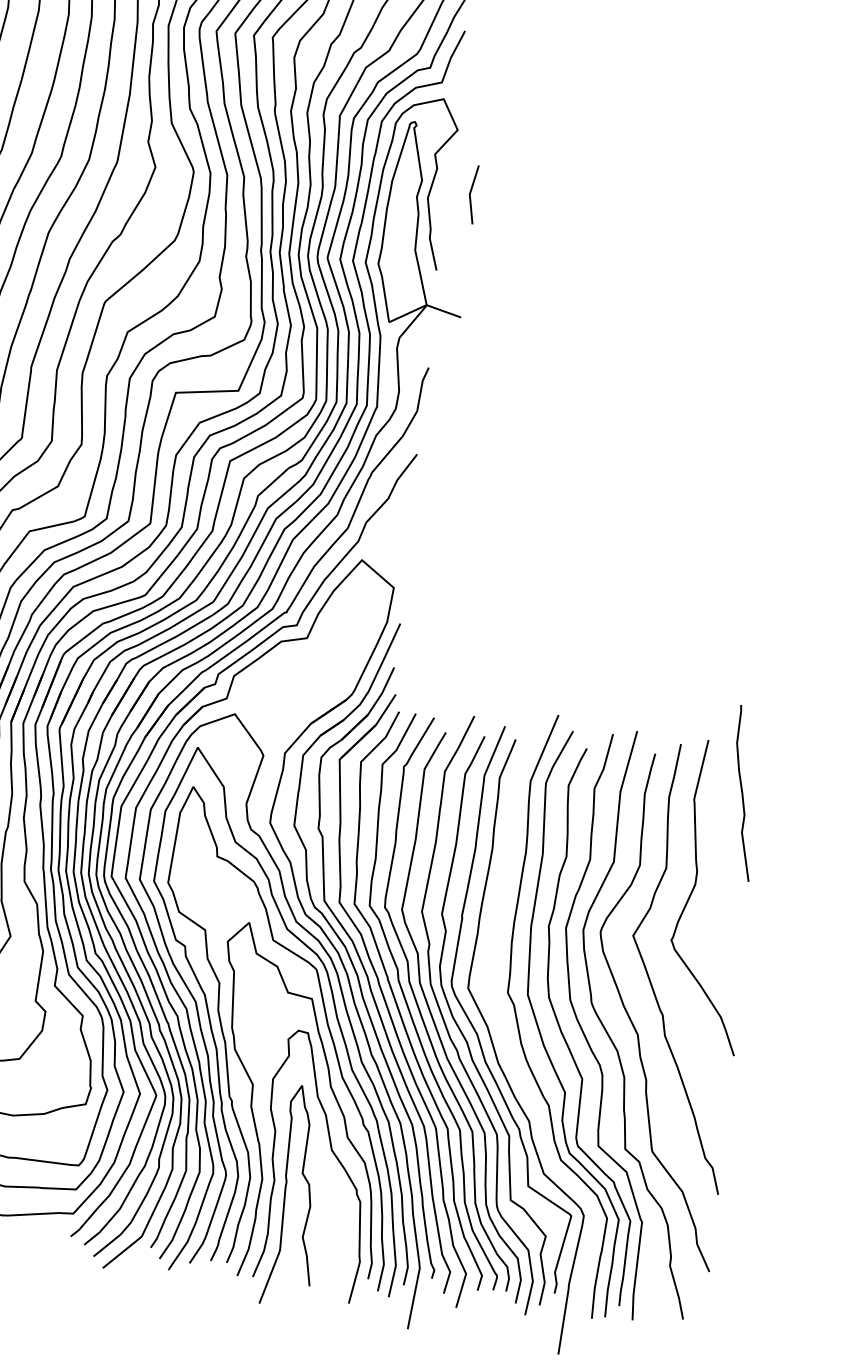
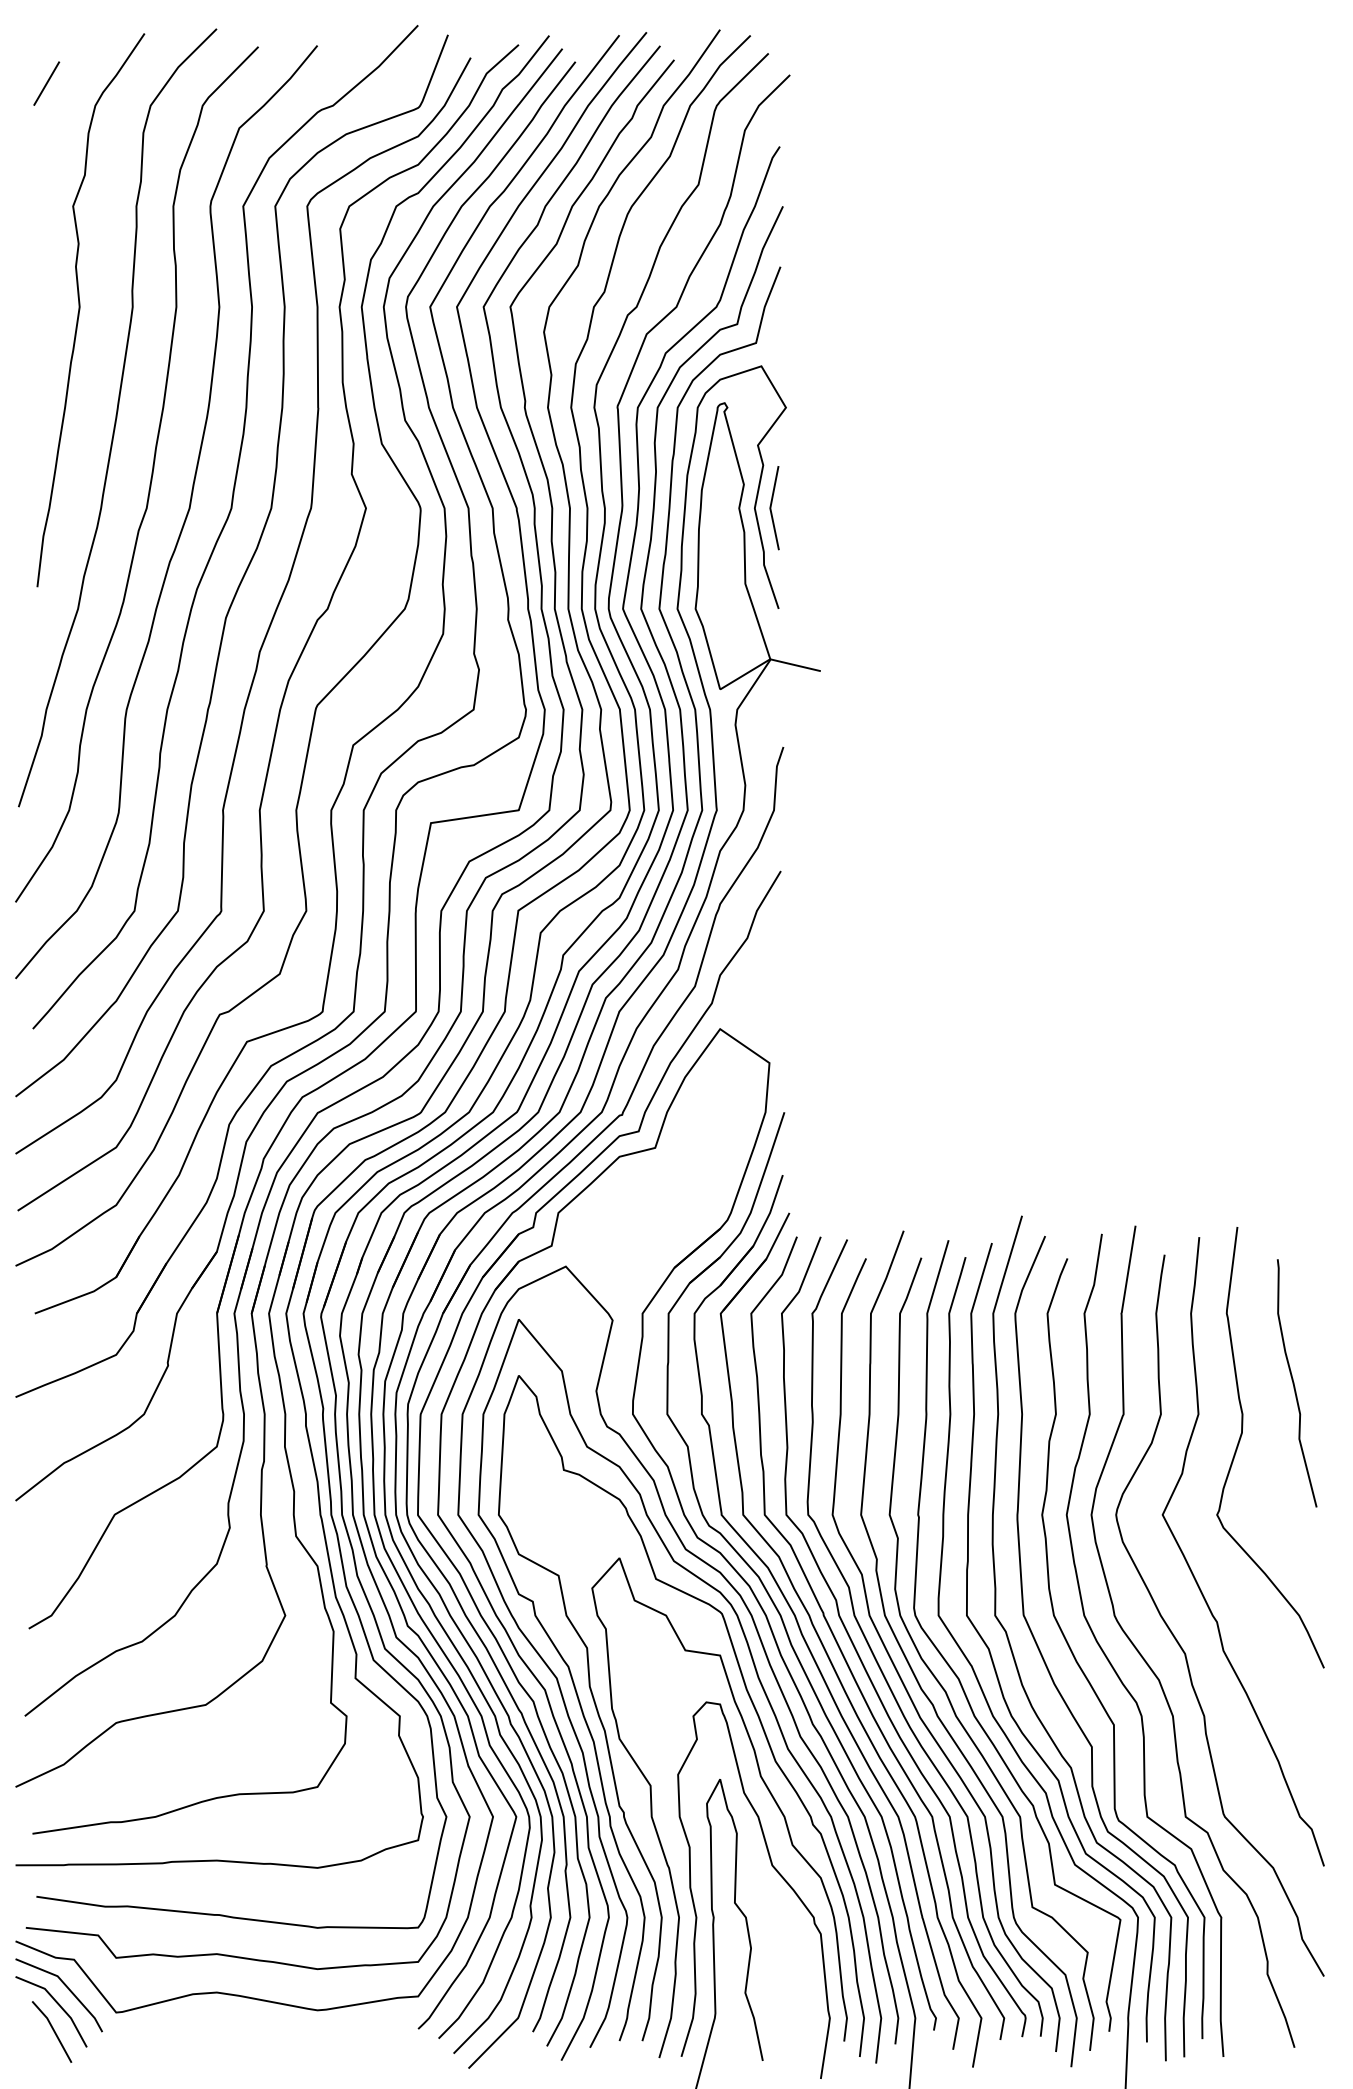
line: (470, 194) -> (771, 508), moved
curve: (742, 793) -> (1294, 1383), moved
curve: (503, 1026) -> (994, 1663), added

